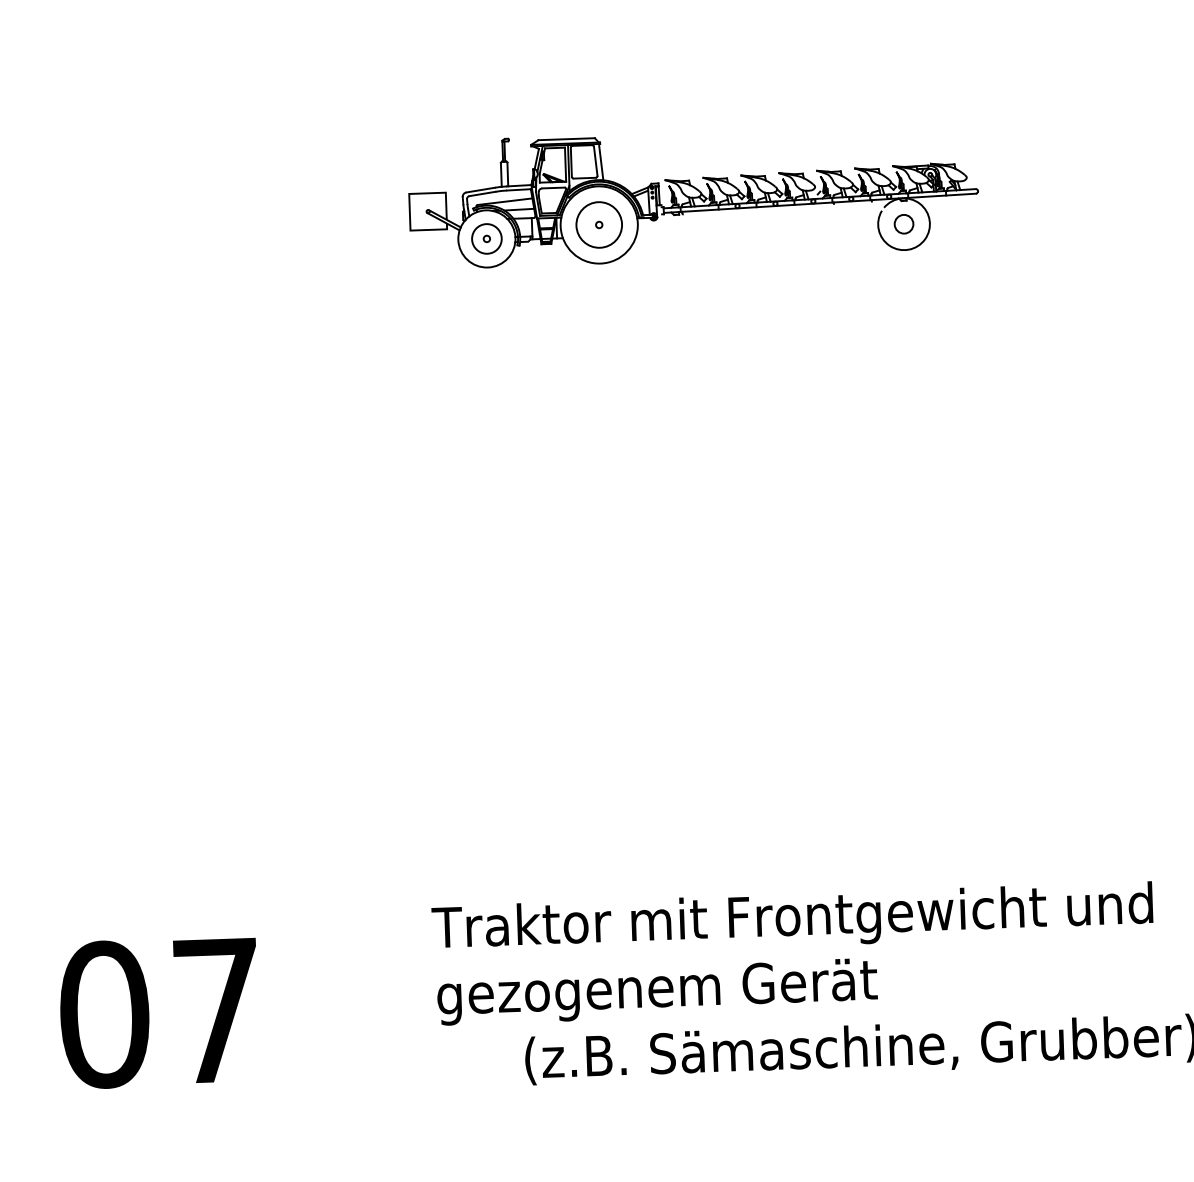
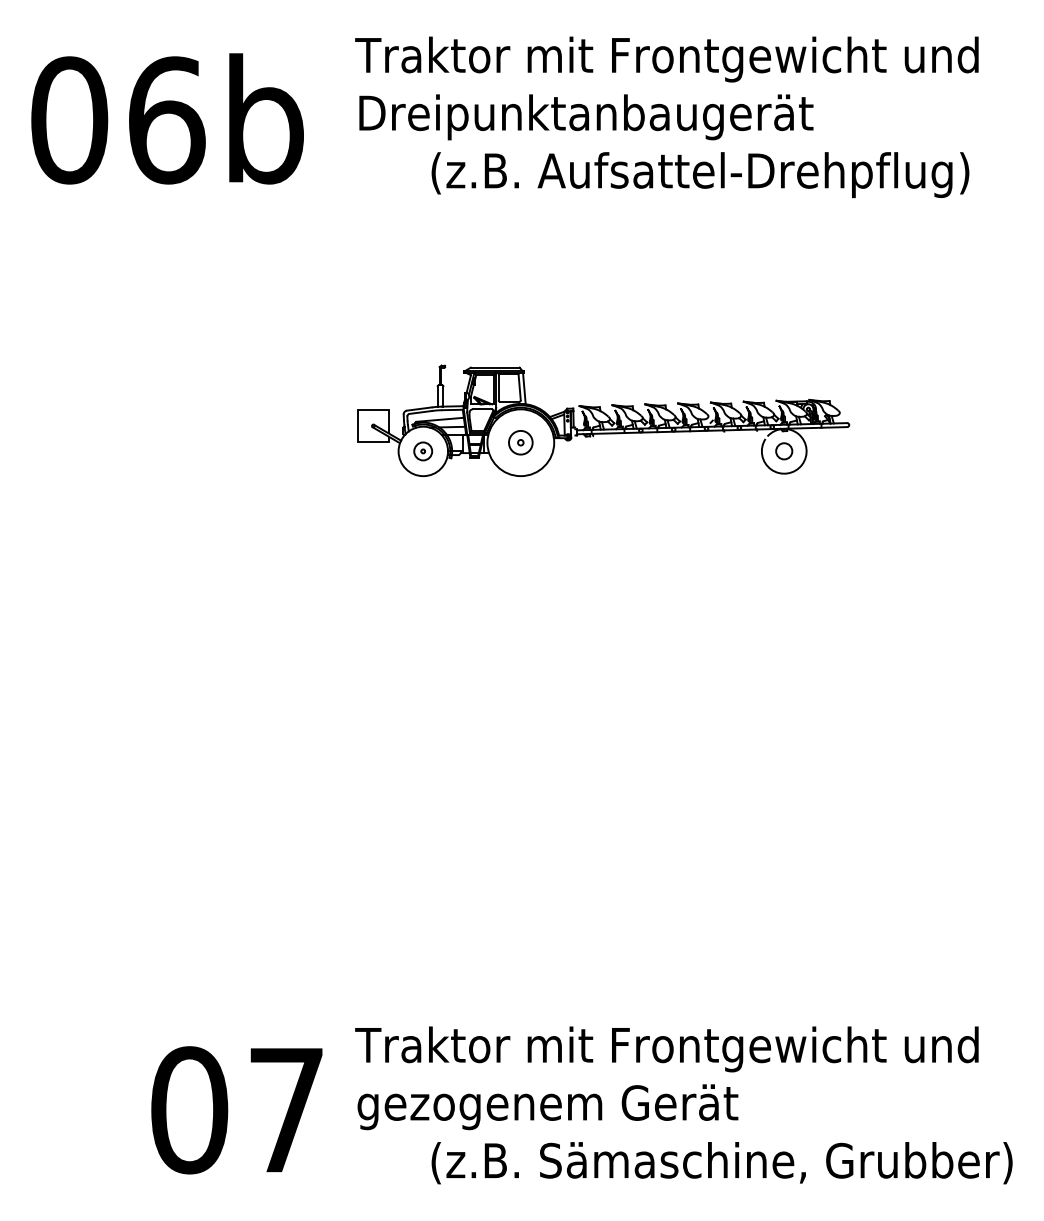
circle: (598, 224) -> (520, 442), size x0.6
part: (485, 239) -> (422, 451), size x0.7
text: (158, 1013) -> (236, 1110), moved

